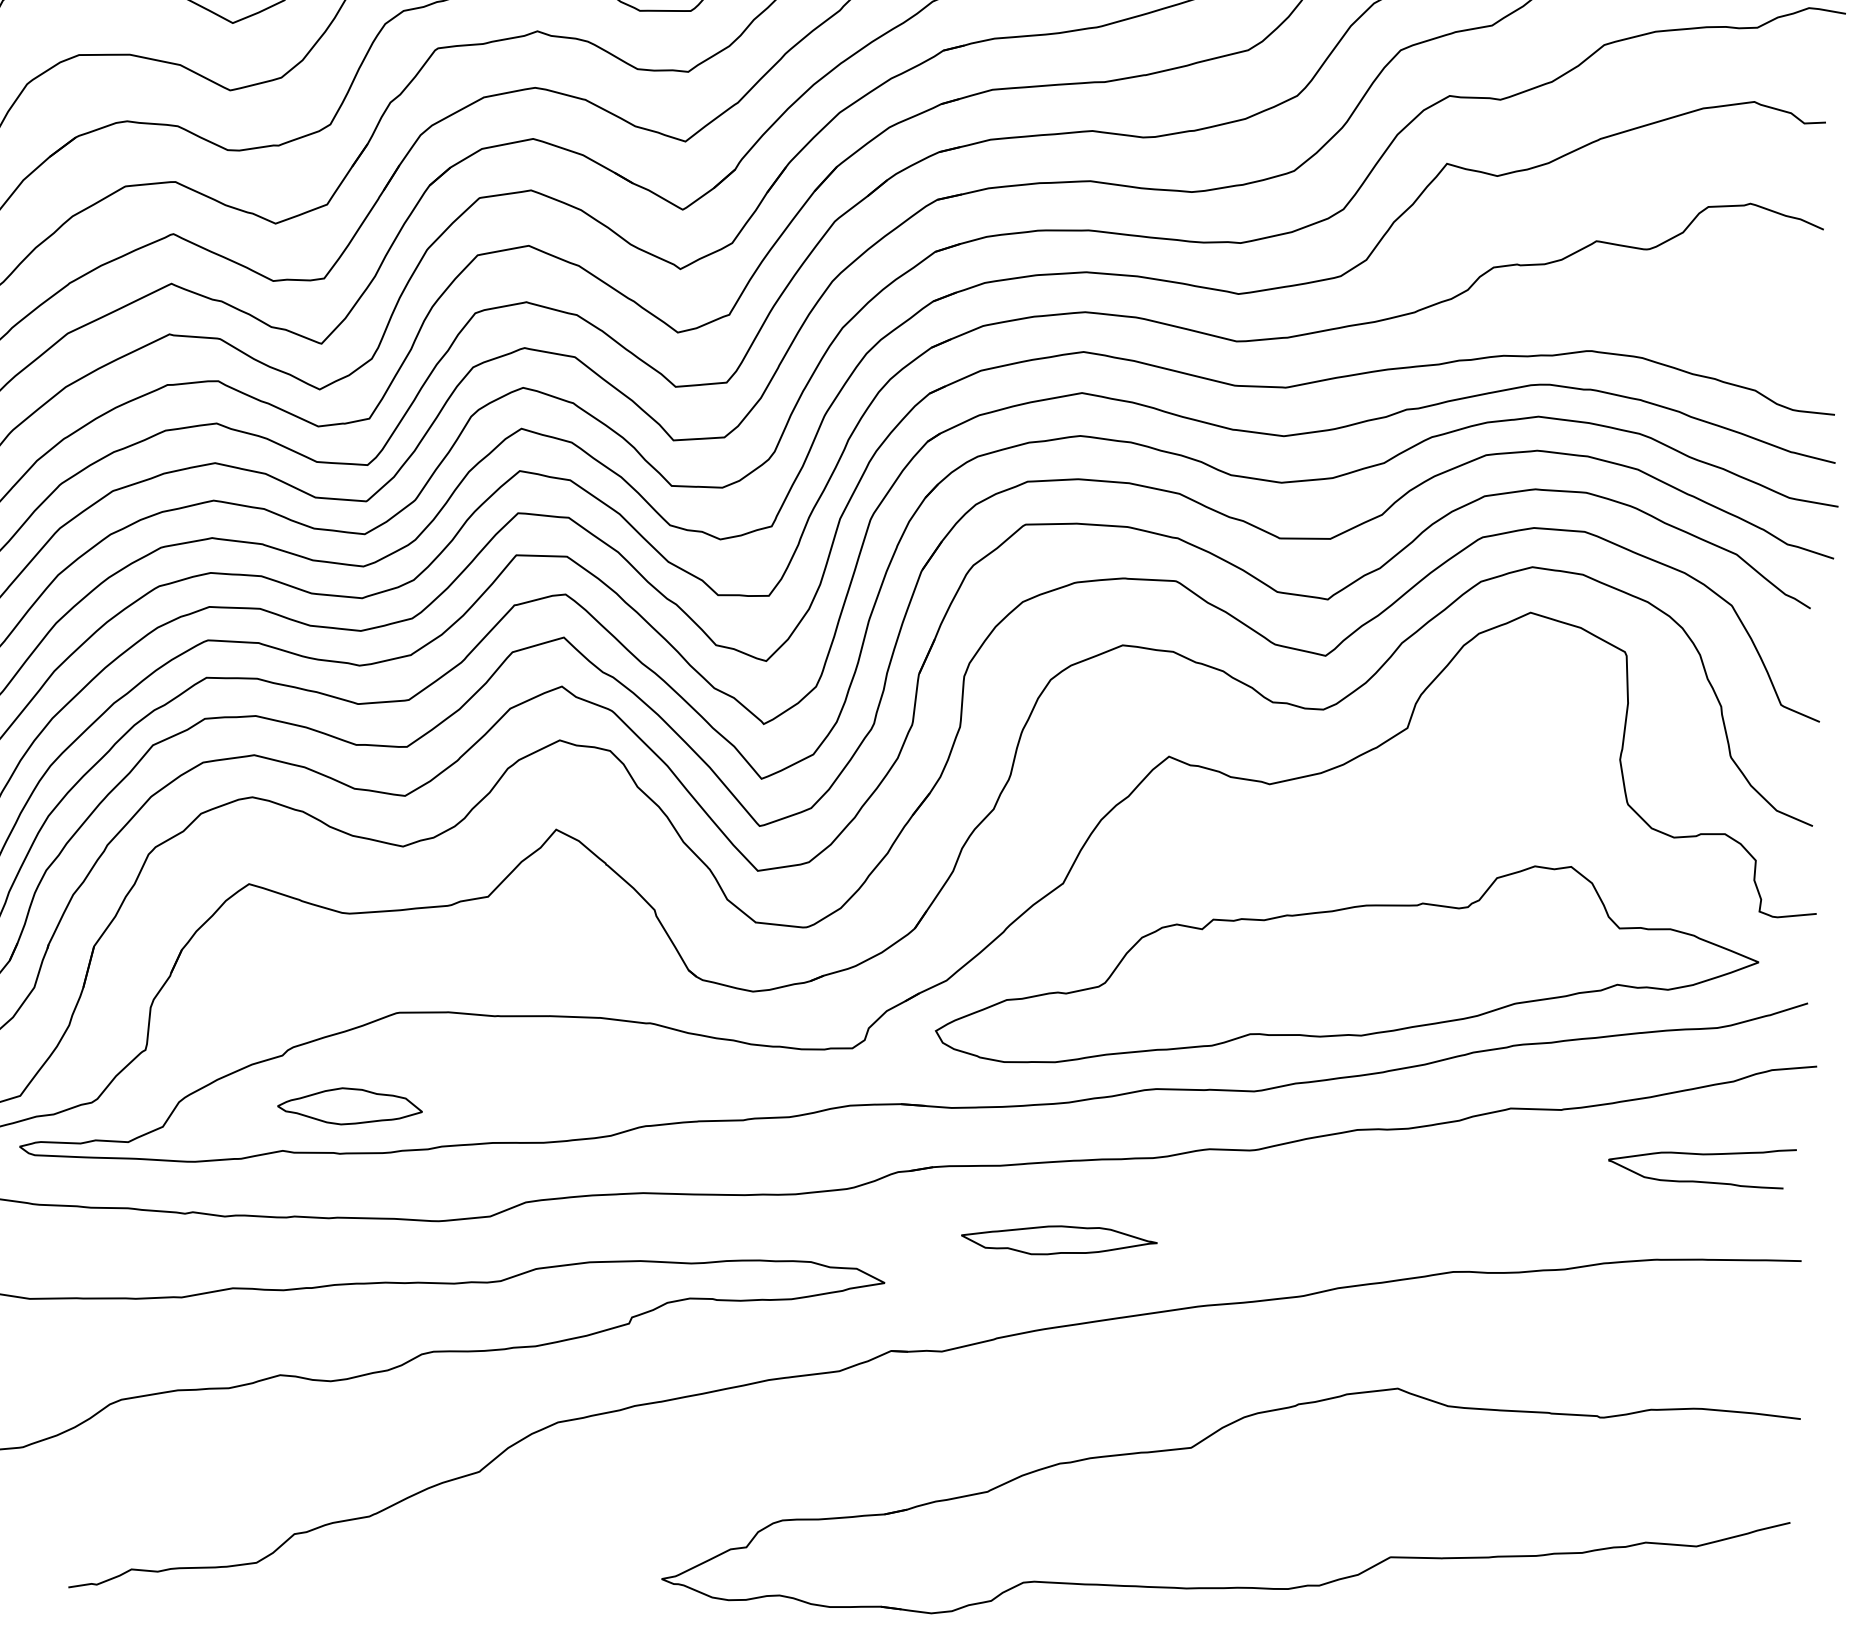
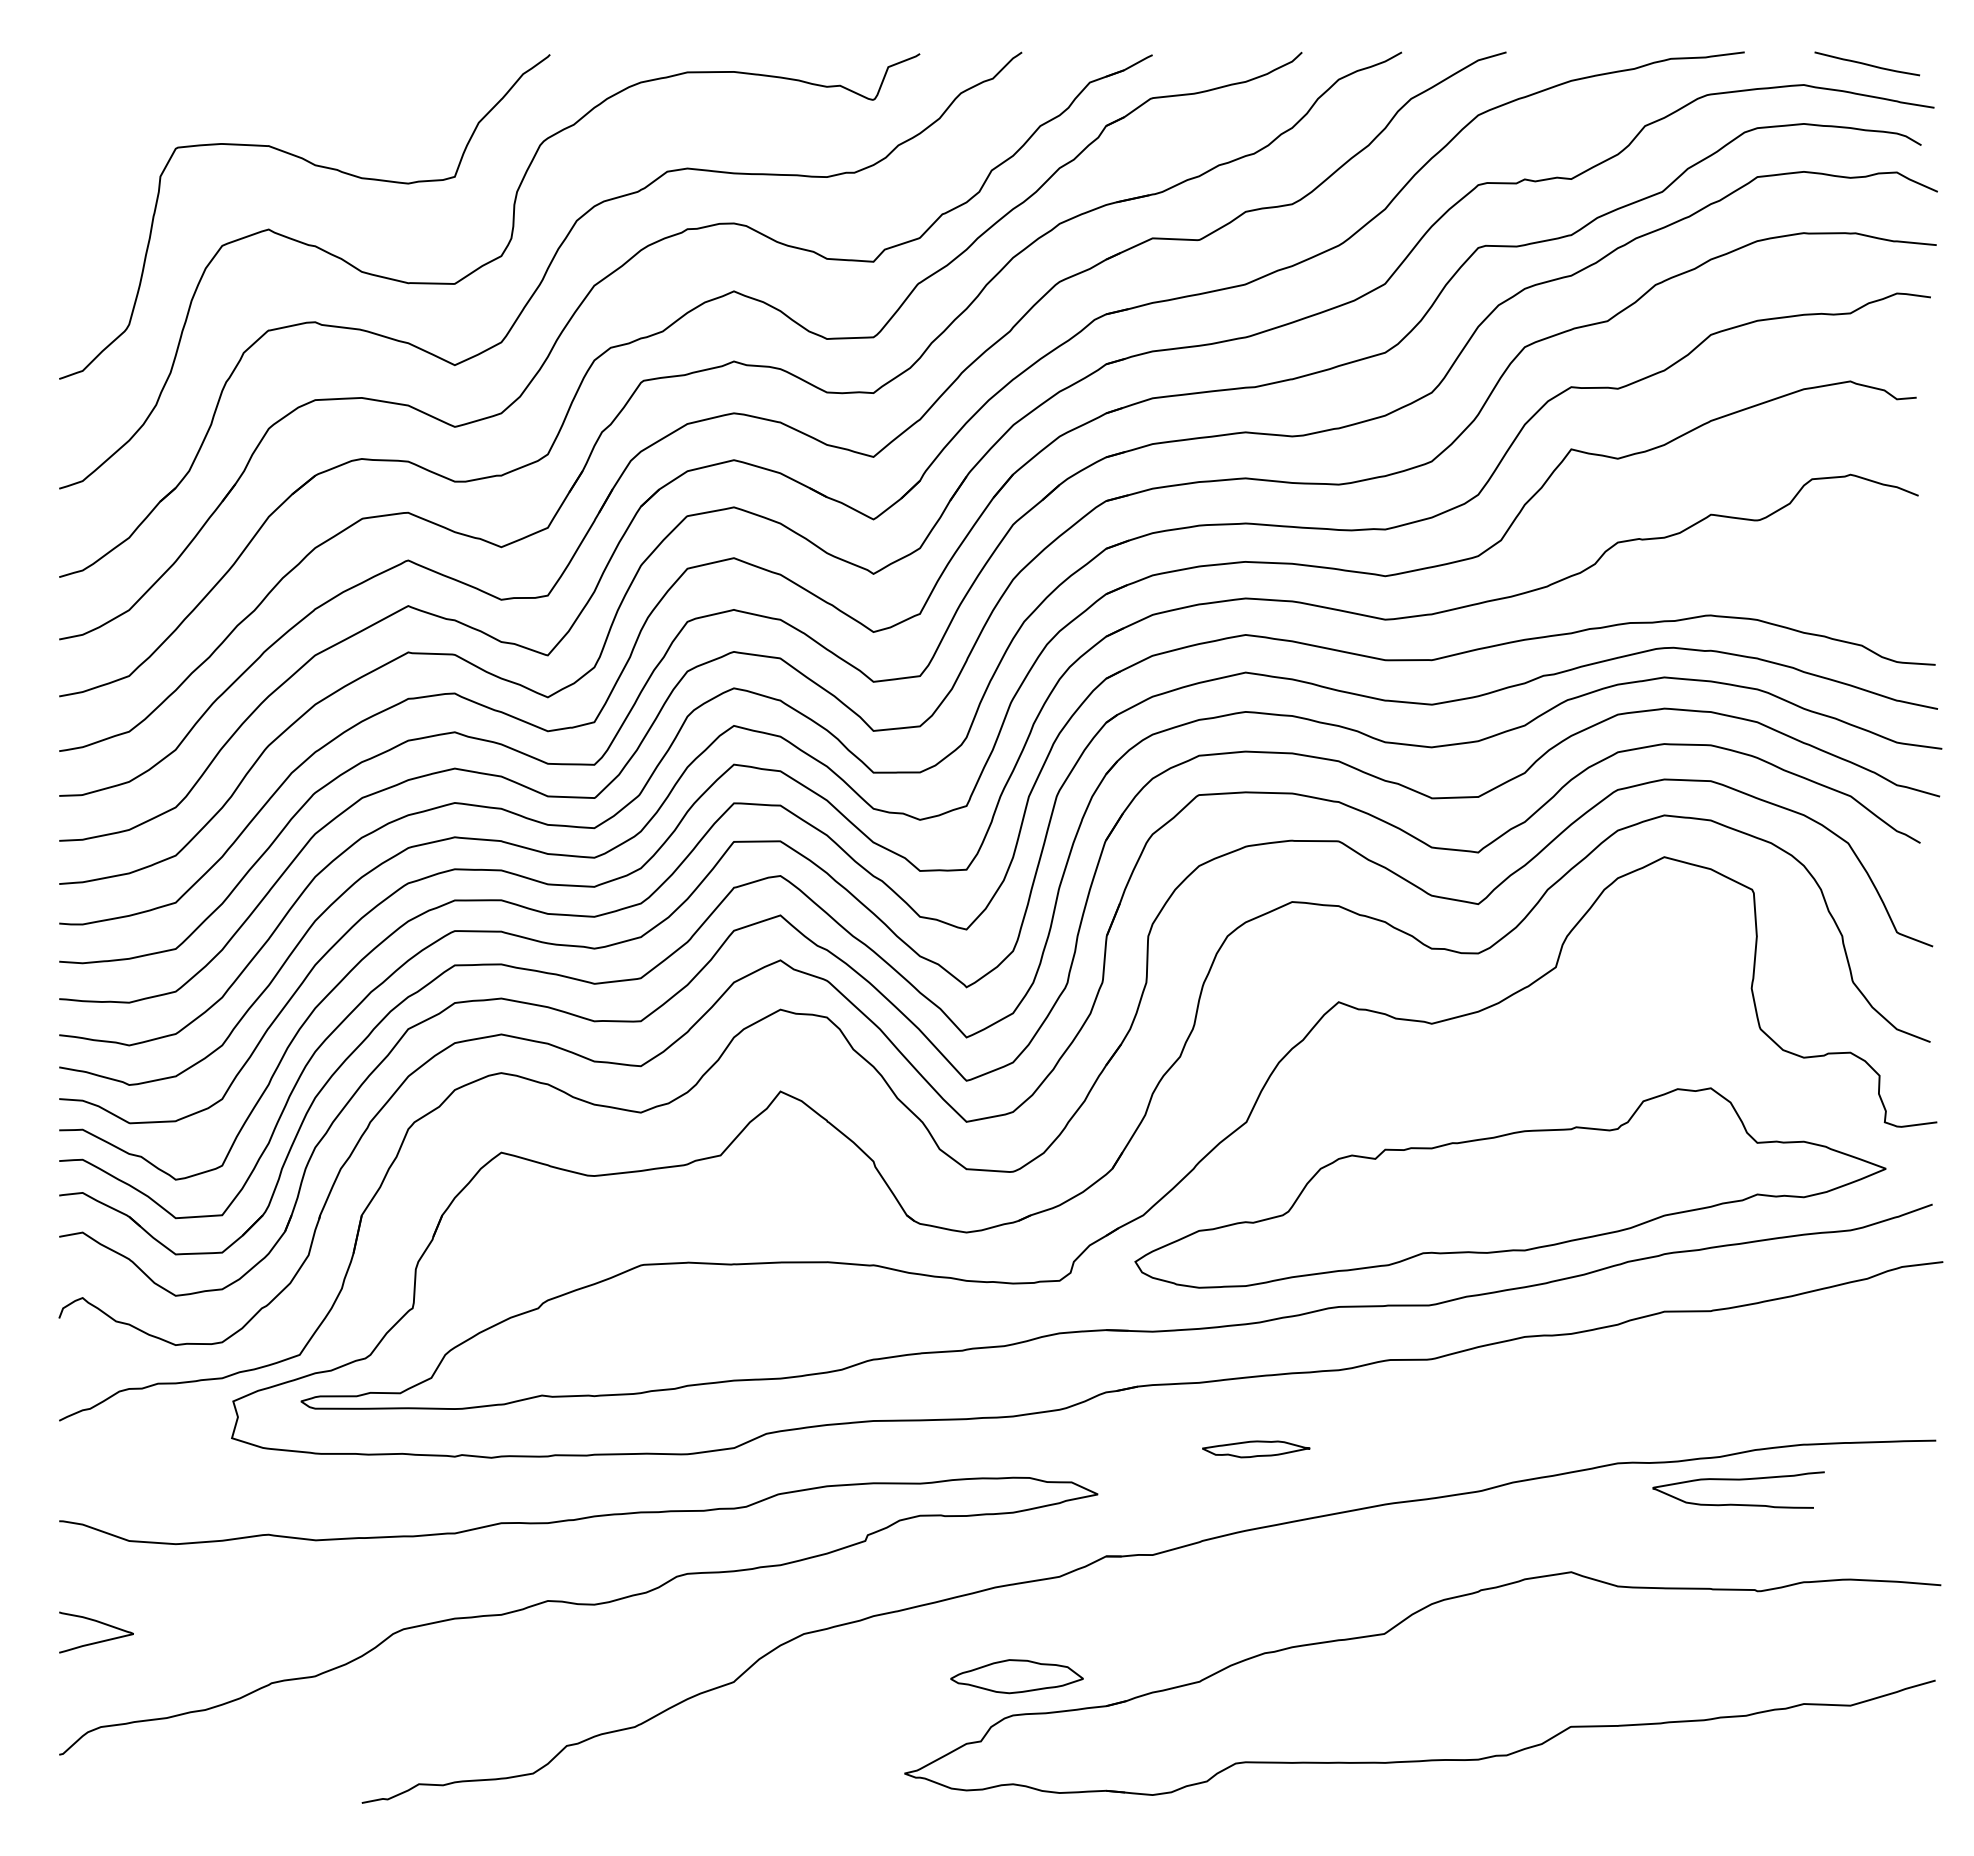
part: (349, 1106) -> (1016, 1676), moved
curve: (1702, 1155) -> (1738, 1480), moved
part: (1059, 1240) -> (1256, 1449), size x0.6

